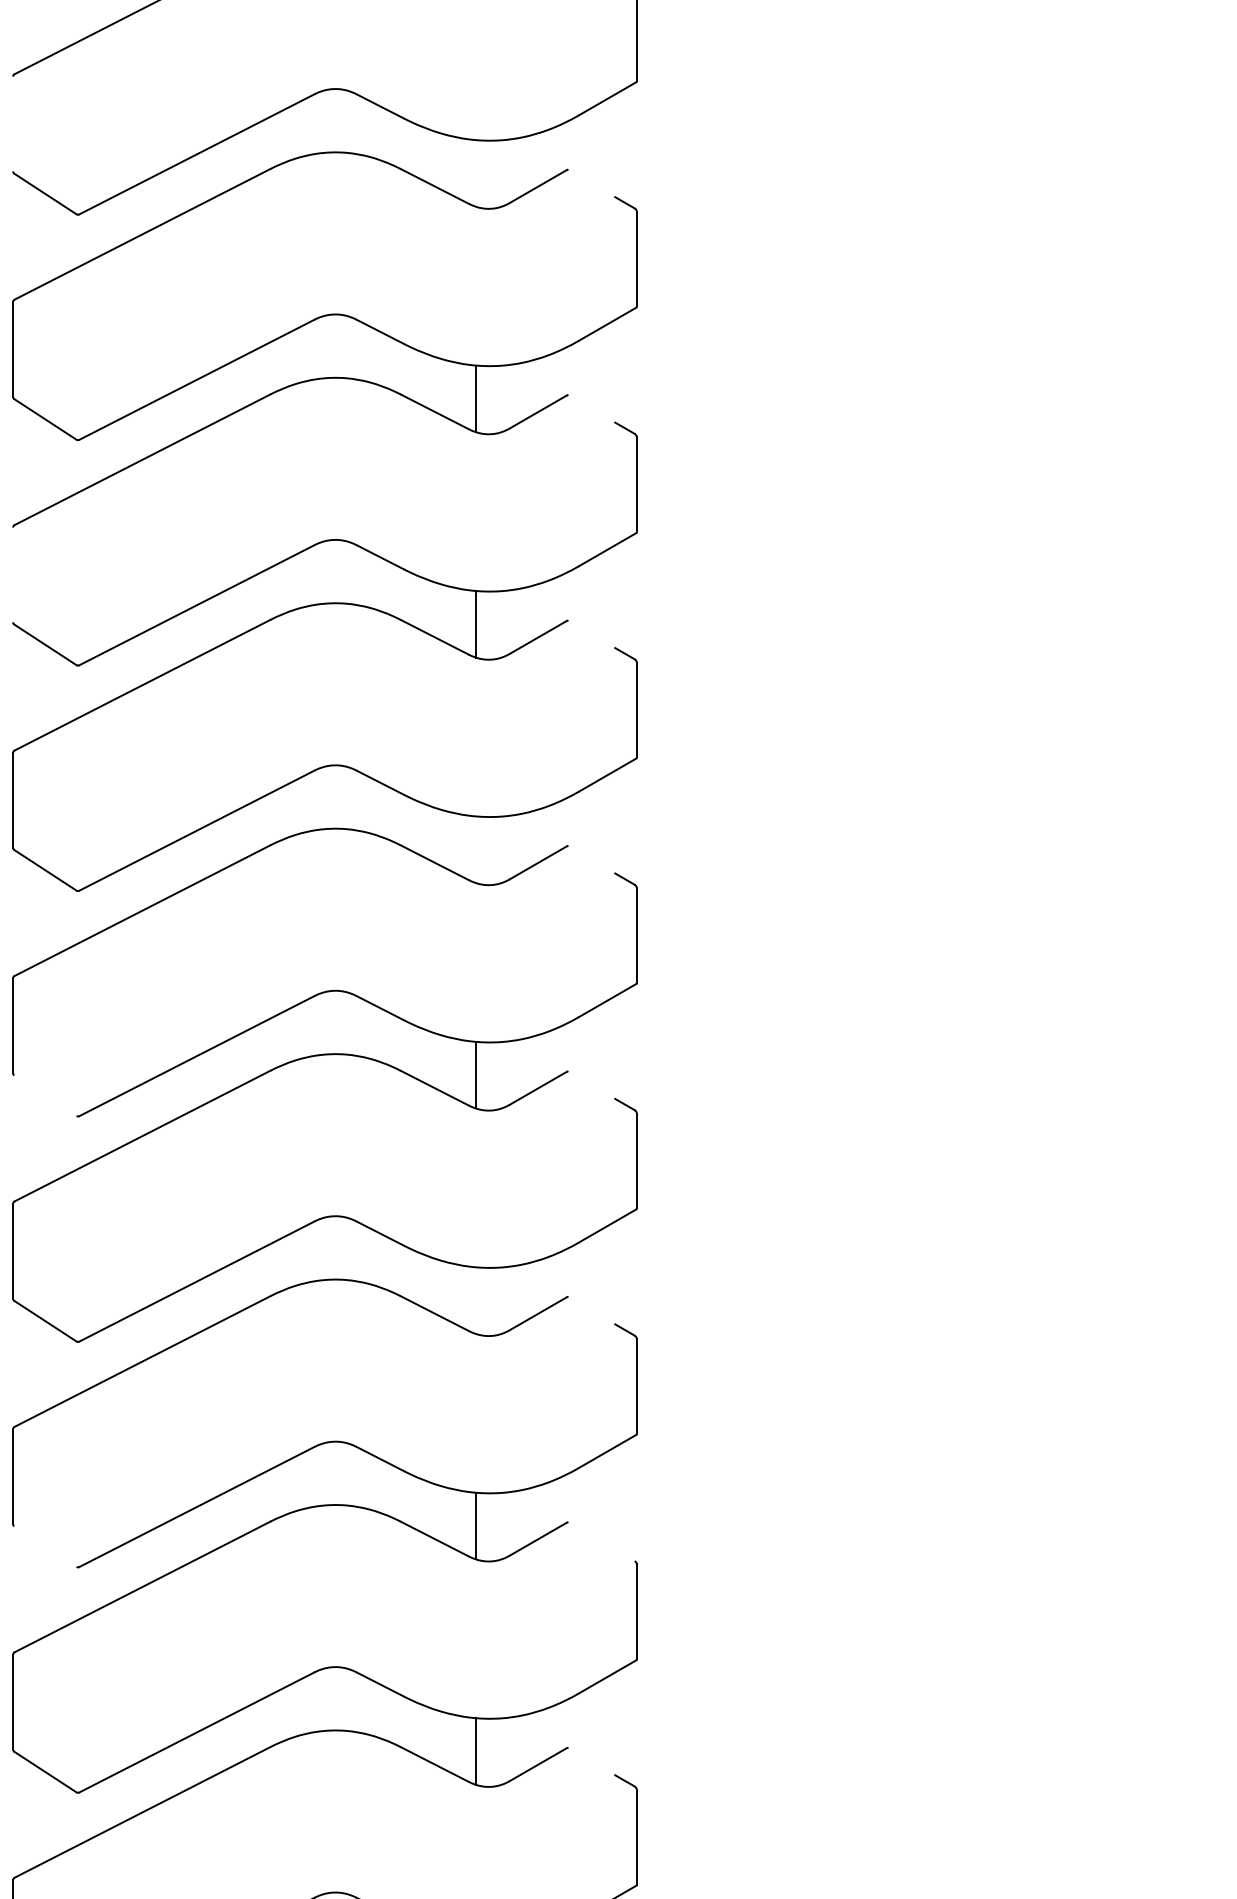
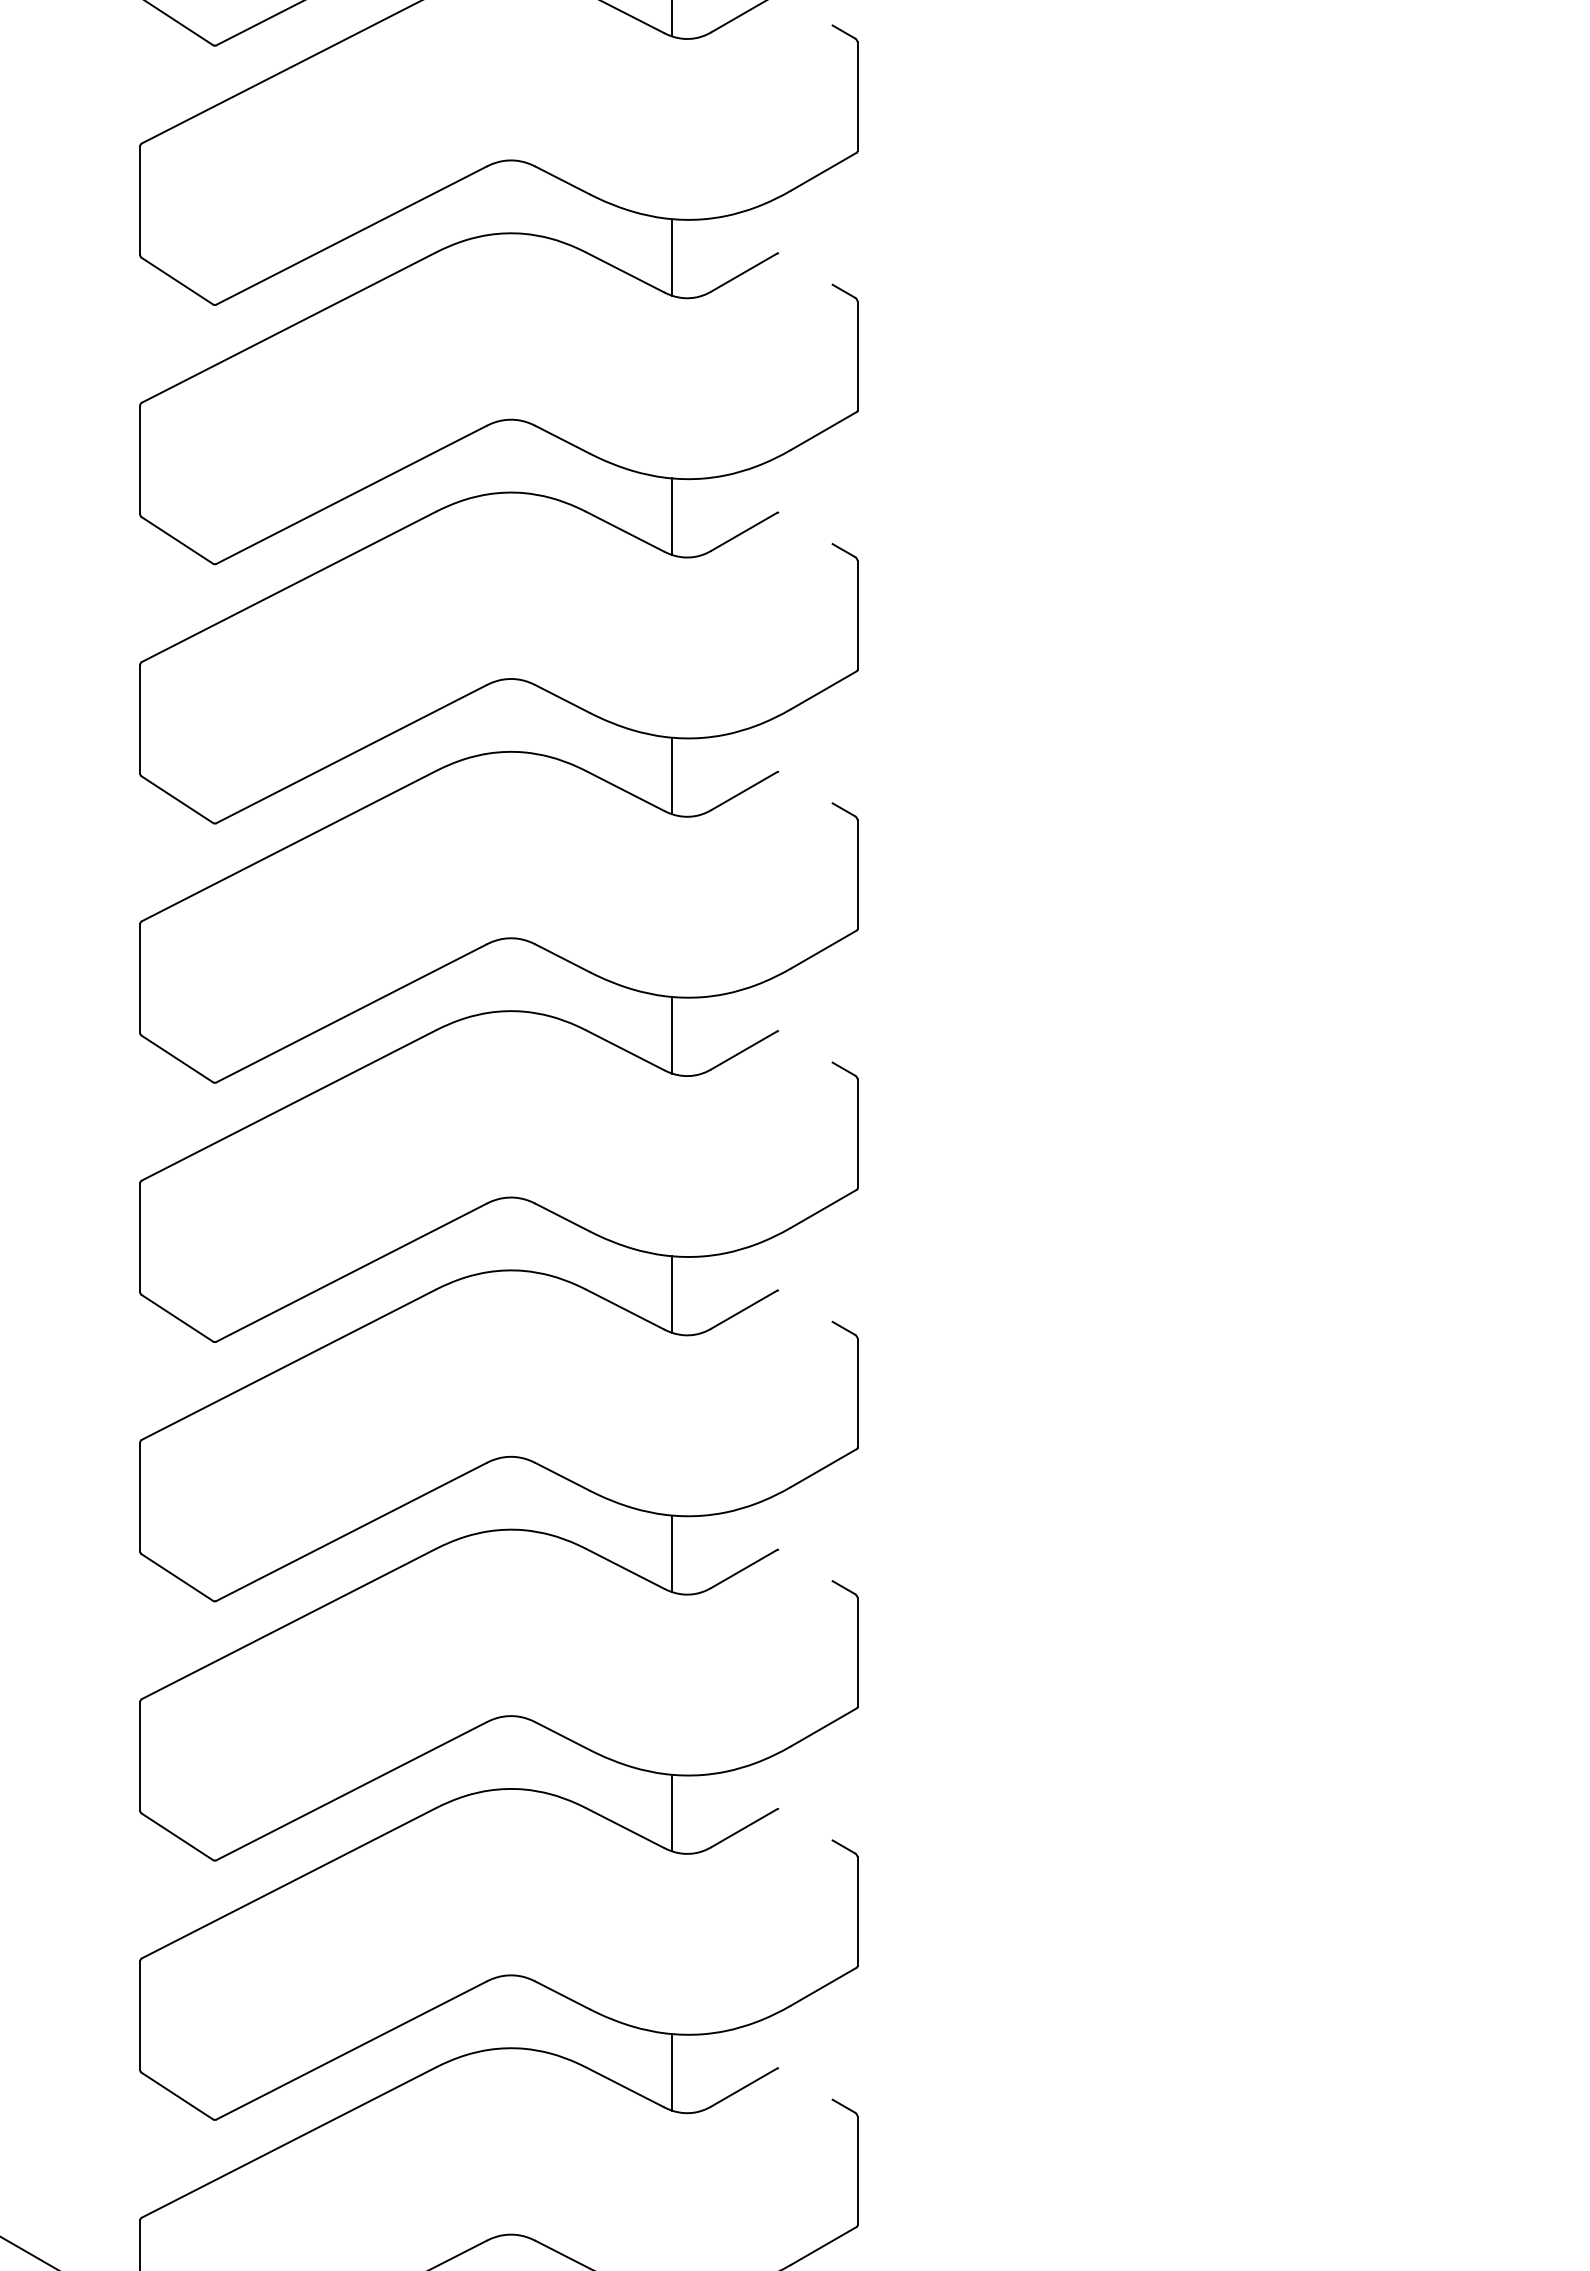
line: (13, 123) -> (140, 200), added
line: (475, 173) -> (672, 257), added
line: (13, 574) -> (140, 718), added
line: (475, 849) -> (672, 1035), added
line: (45, 1095) -> (177, 1317), added
line: (475, 1300) -> (672, 1553), added
line: (45, 1546) -> (177, 1836), added
line: (624, 1555) -> (843, 1846), added

